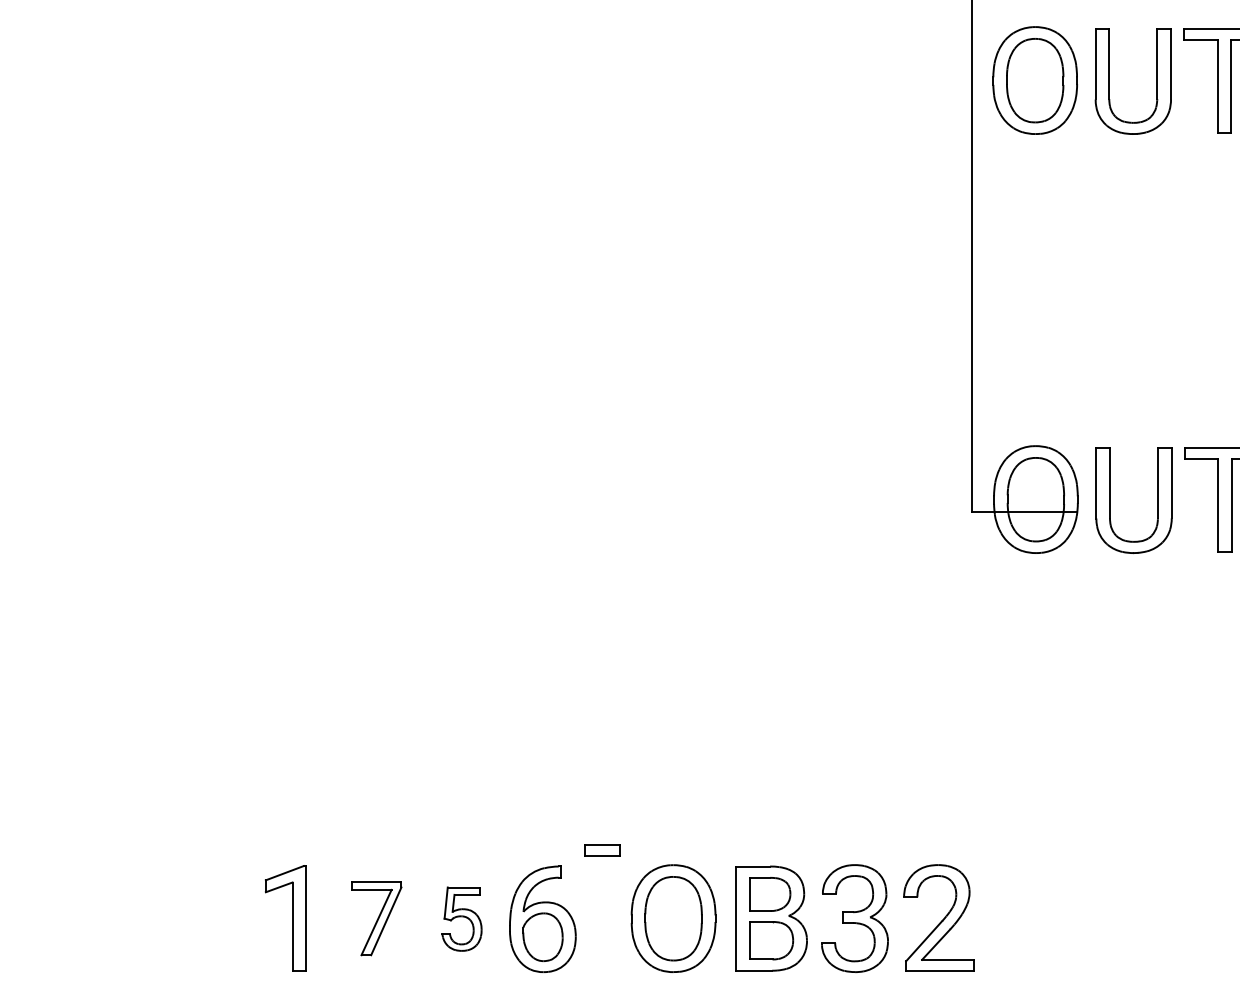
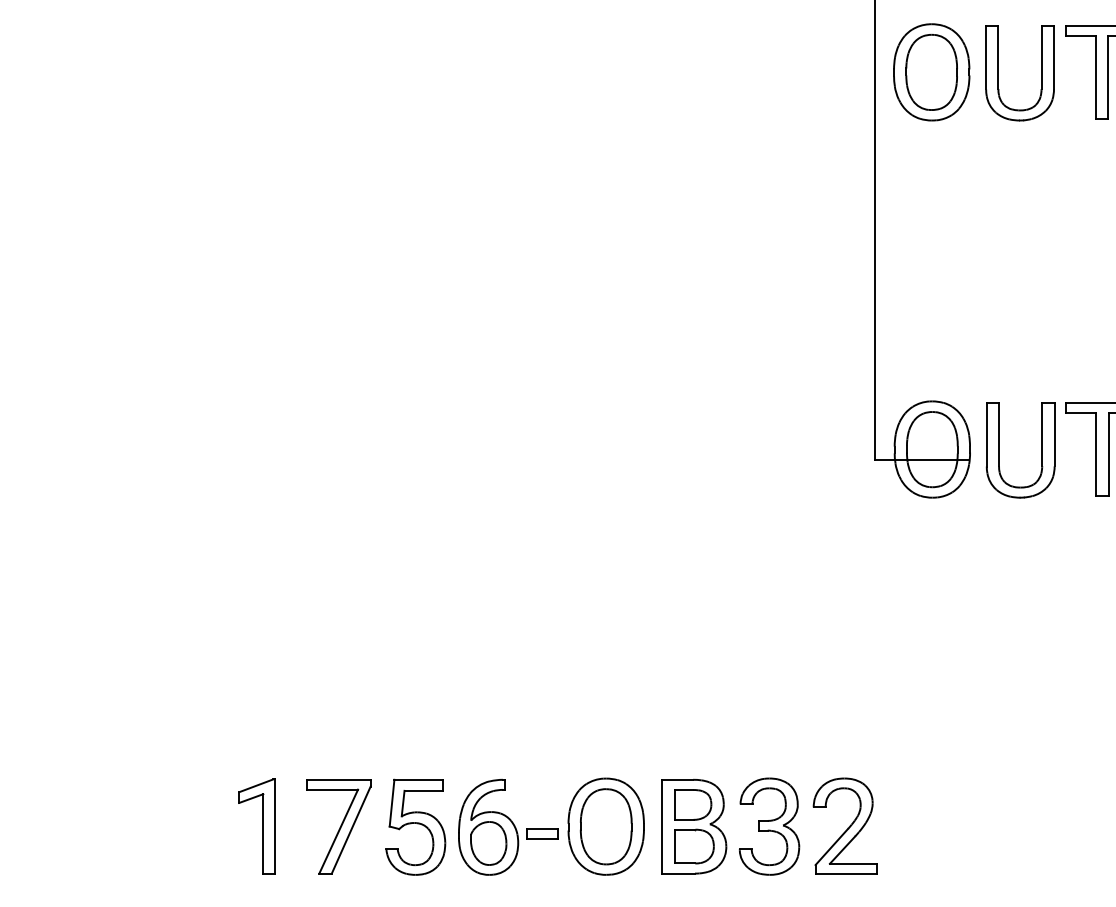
part: (602, 850) -> (542, 833), moved
part: (376, 918) -> (338, 826), size x1.43
part: (461, 918) -> (415, 826), size x1.67

